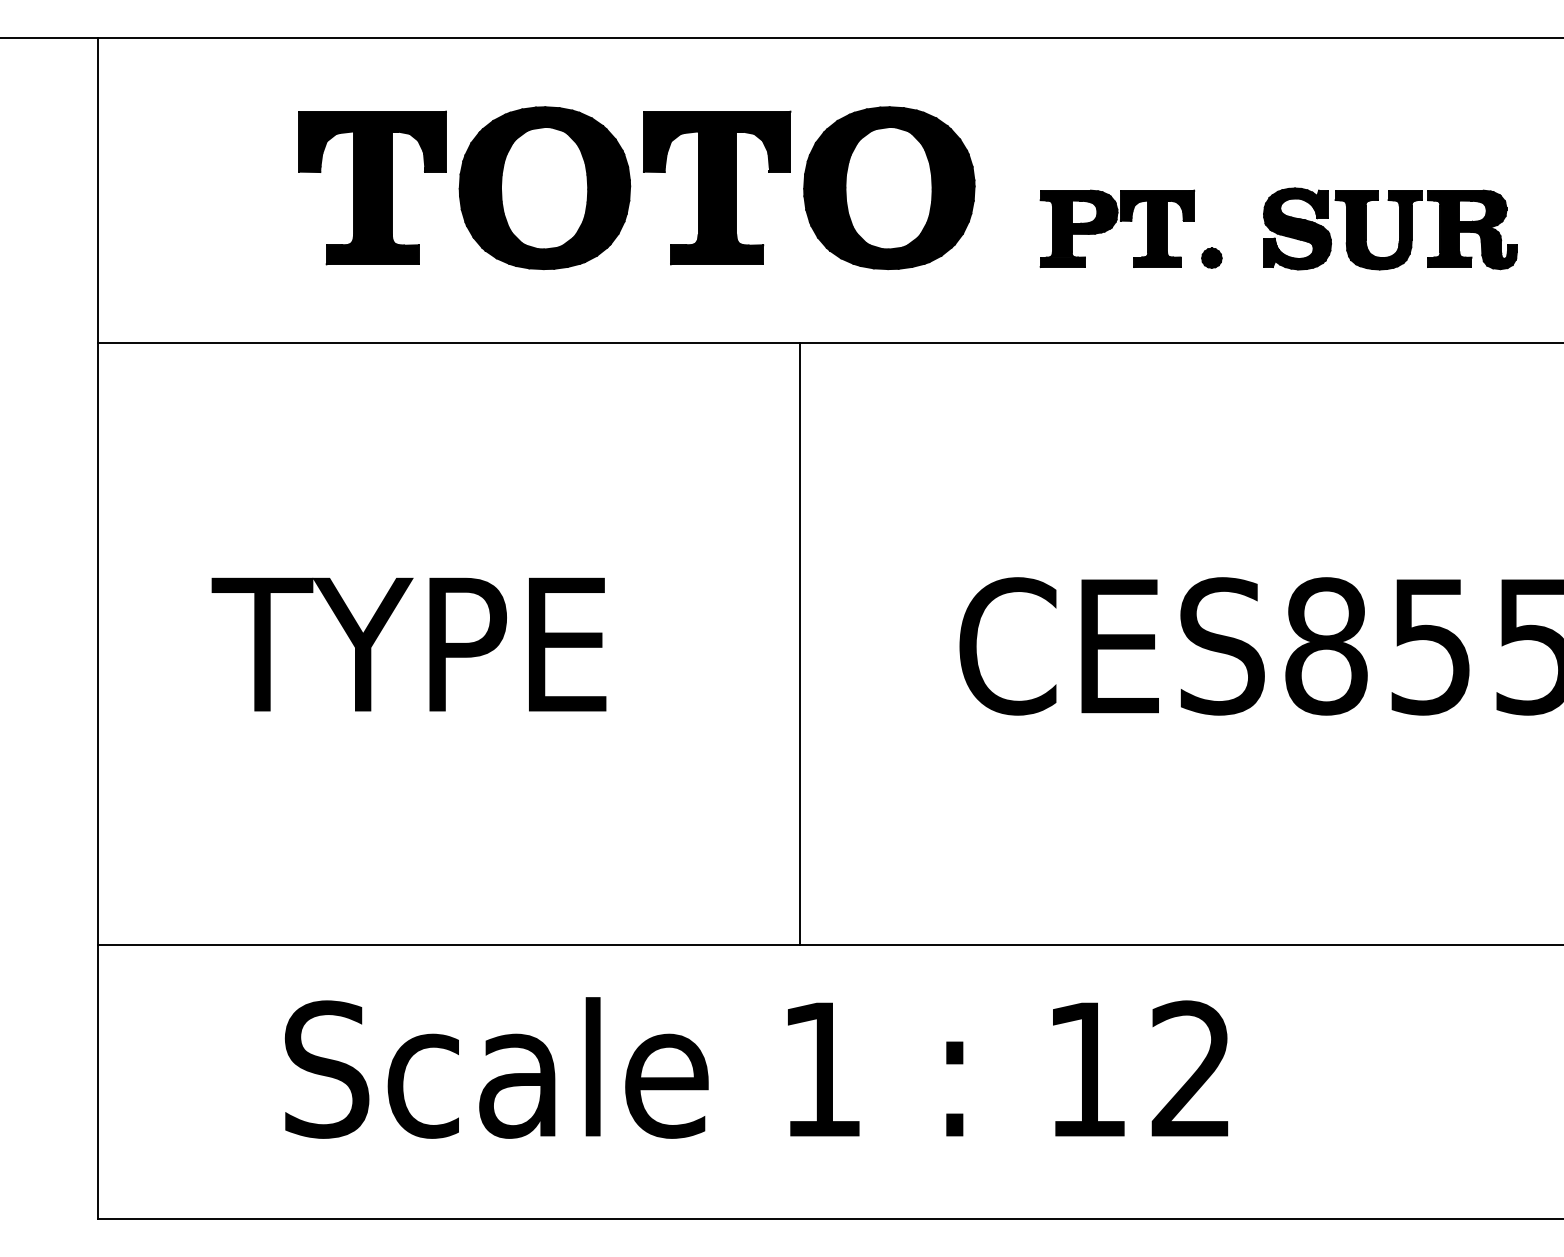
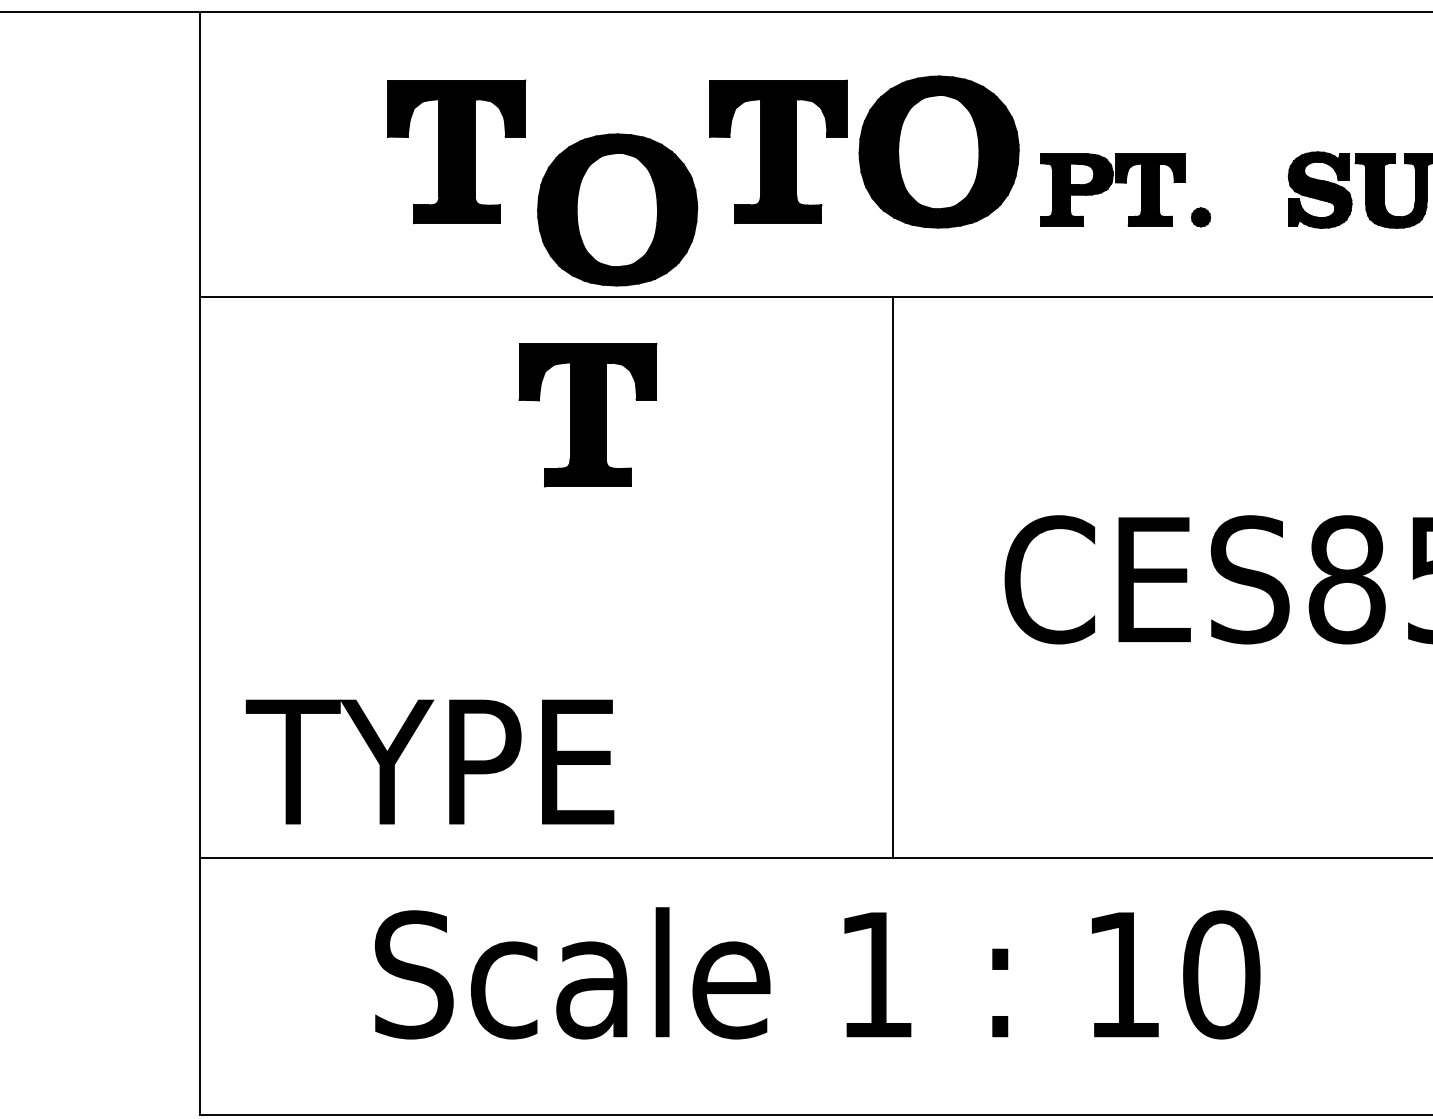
part: (544, 187) -> (617, 209), moved
part: (1130, 221) -> (1125, 183), moved
part: (513, 469) -> (588, 414), added
line: (800, 643) -> (893, 577), moved
text: (408, 644) -> (429, 761), moved
text: (1191, 1069) -> (1221, 974), 12 -> 10

